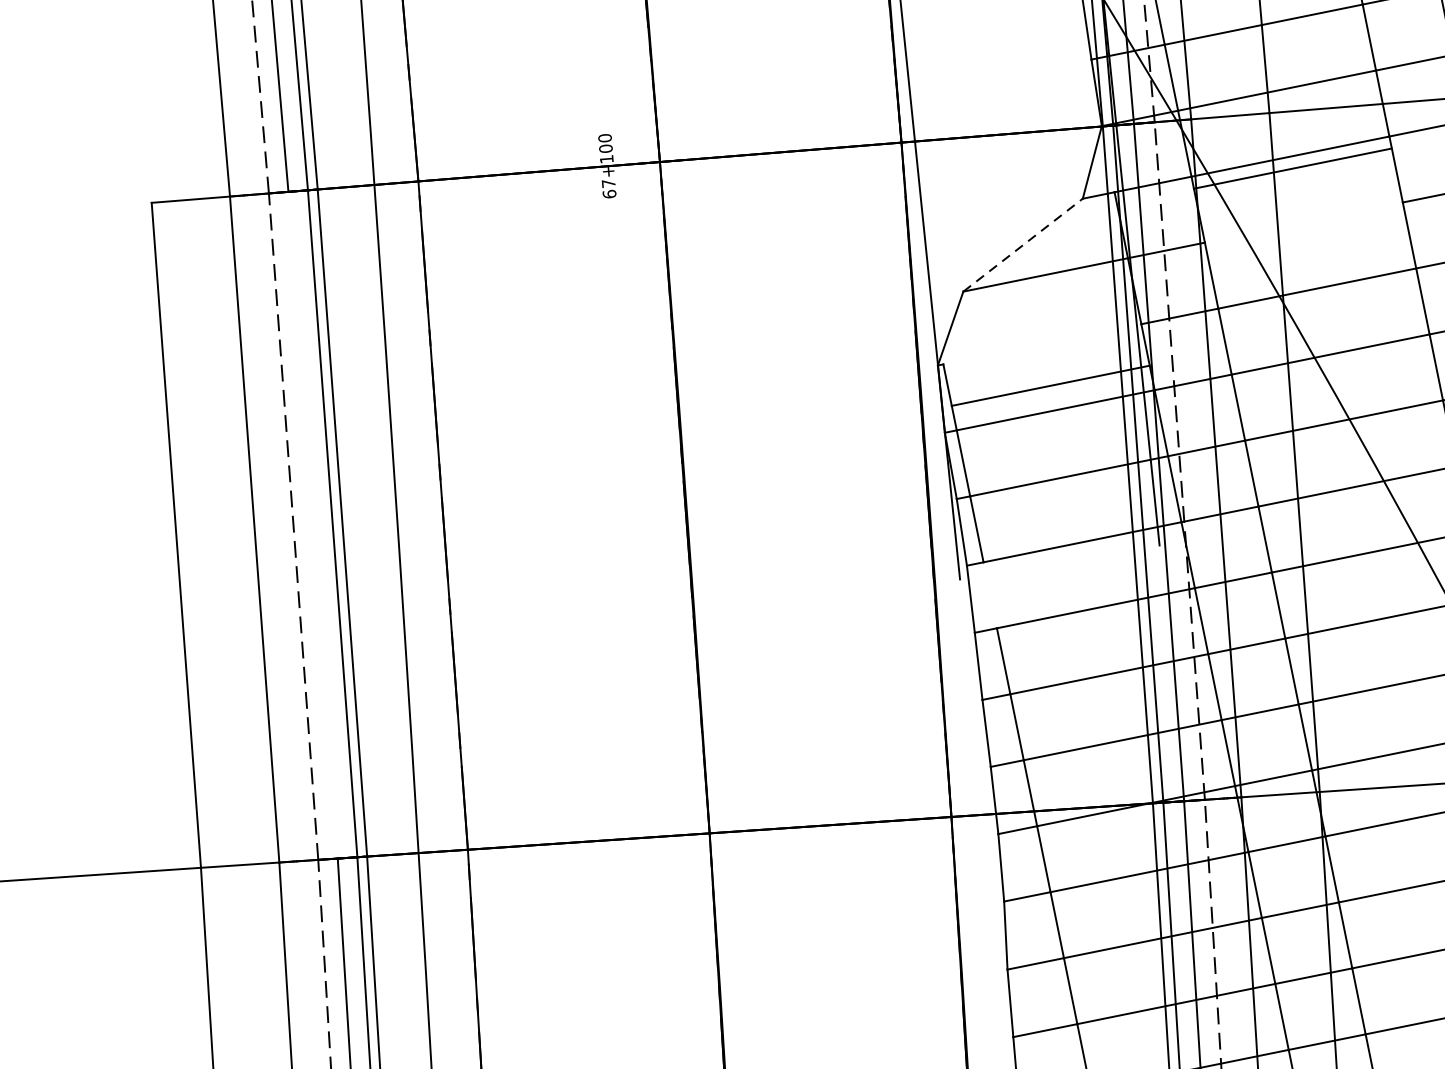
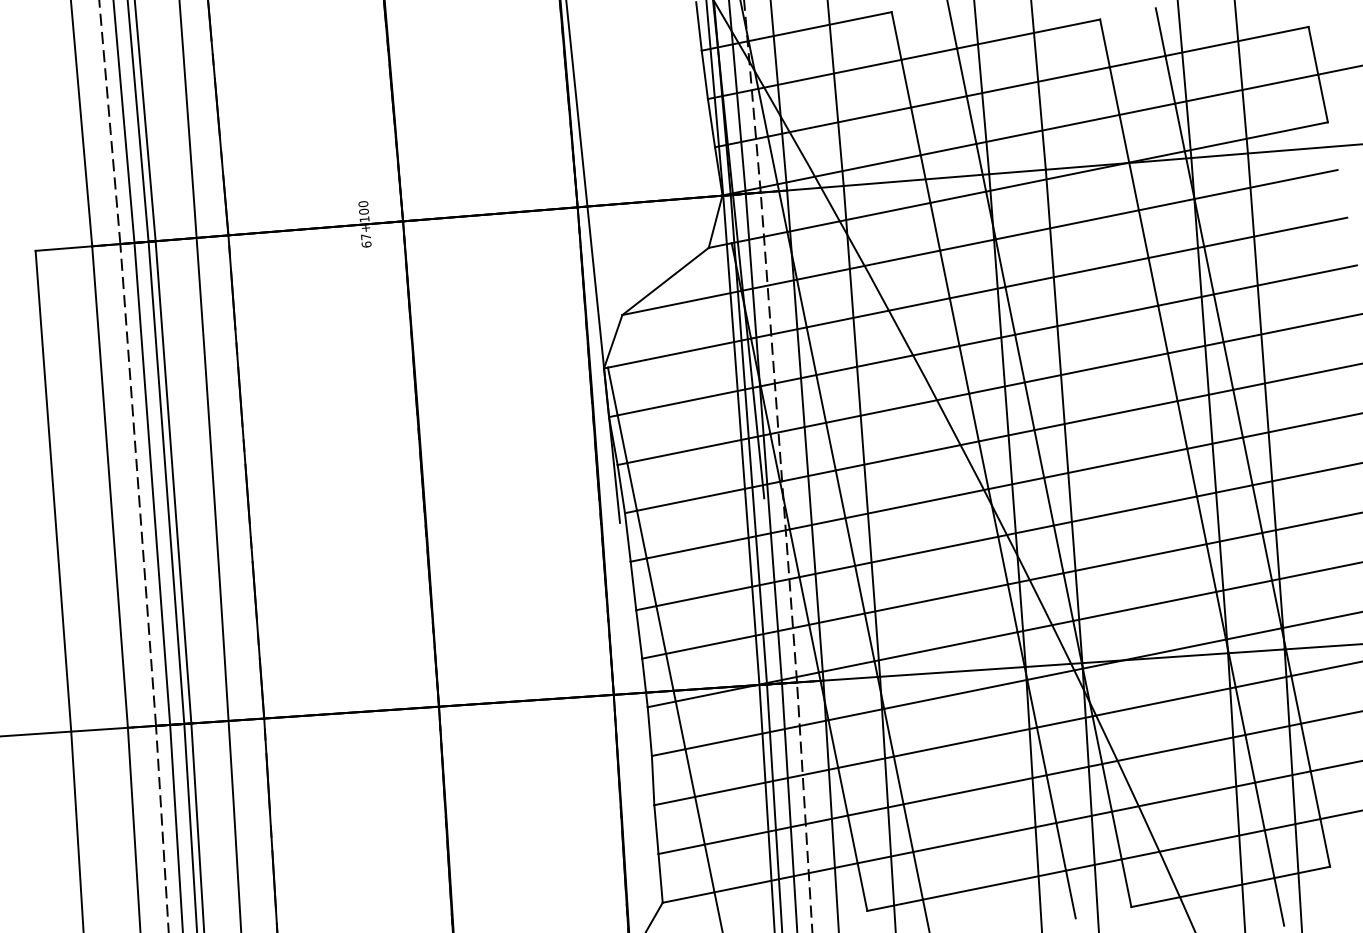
line: (1292, 167) -> (868, 264), moved
line: (1022, 245) -> (665, 281), dashed -> solid
line: (1050, 384) -> (679, 352), moved
line: (313, 524) -> (152, 483), added
line: (989, 595) -> (641, 534), added

